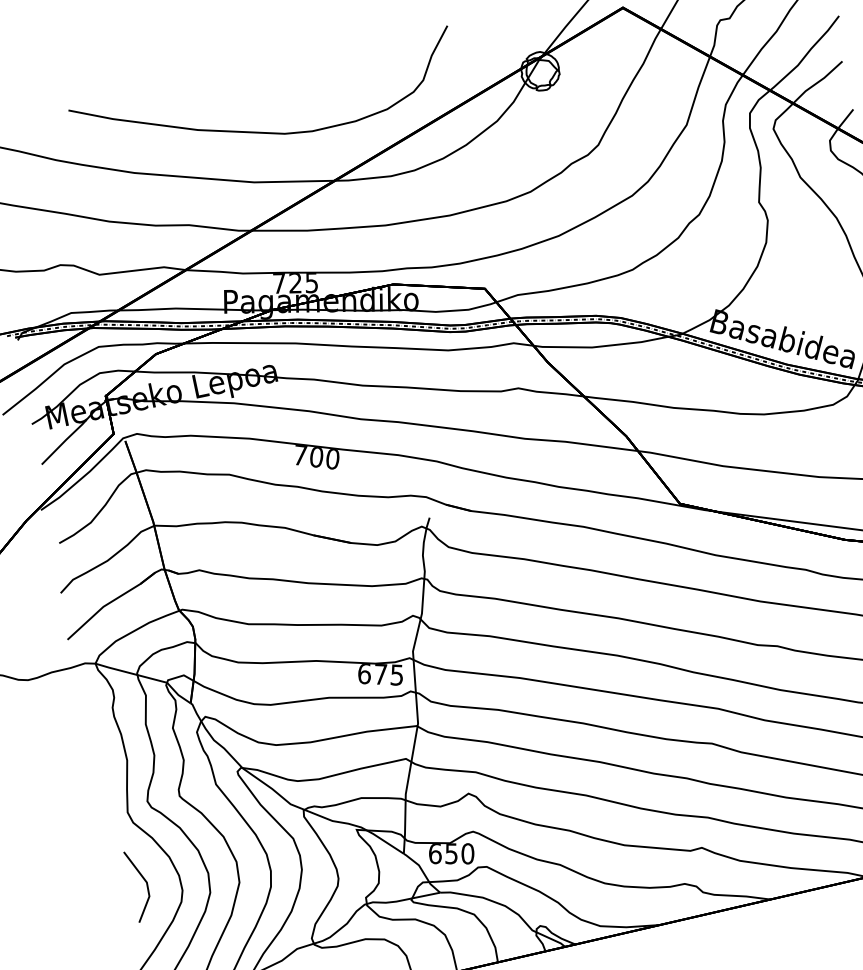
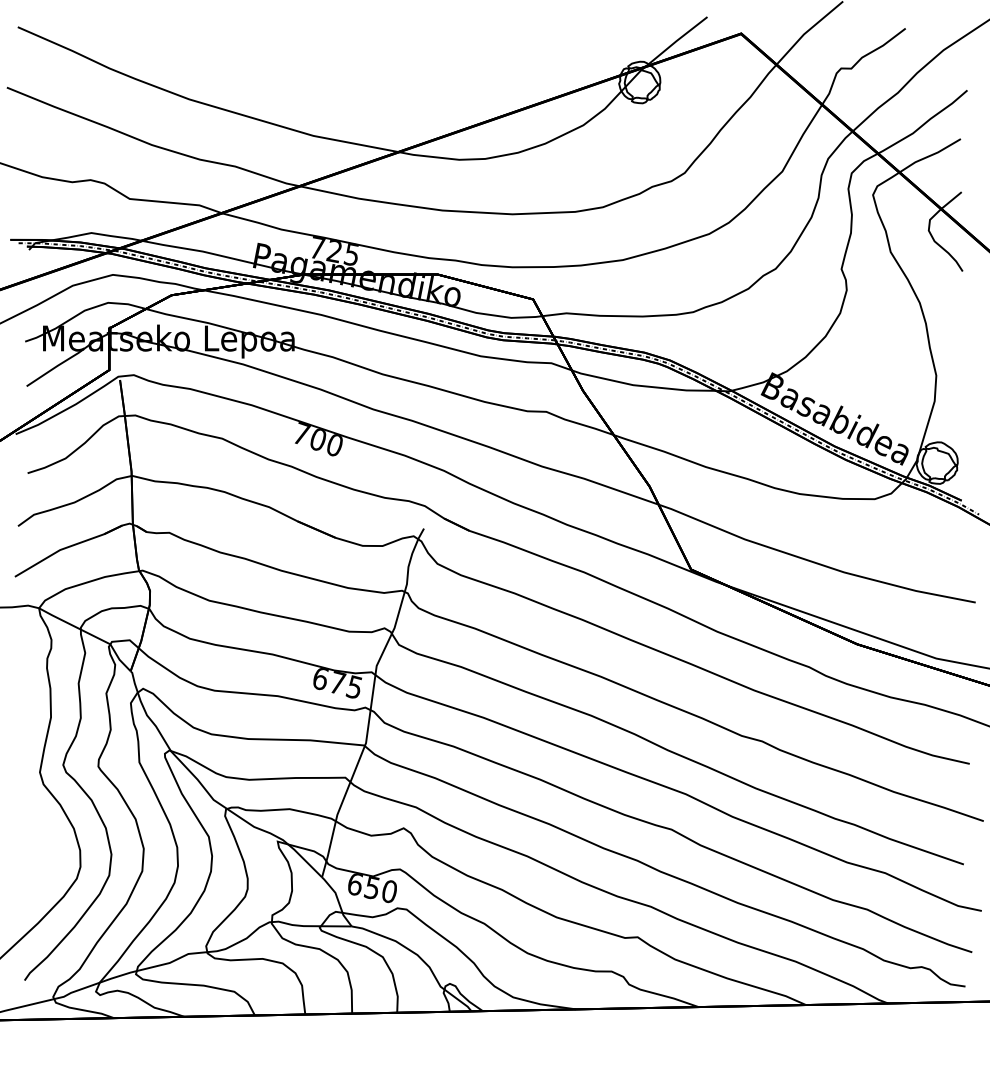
curve: (263, 131) -> (334, 84), removed
line: (146, 884) -> (43, 852), removed

